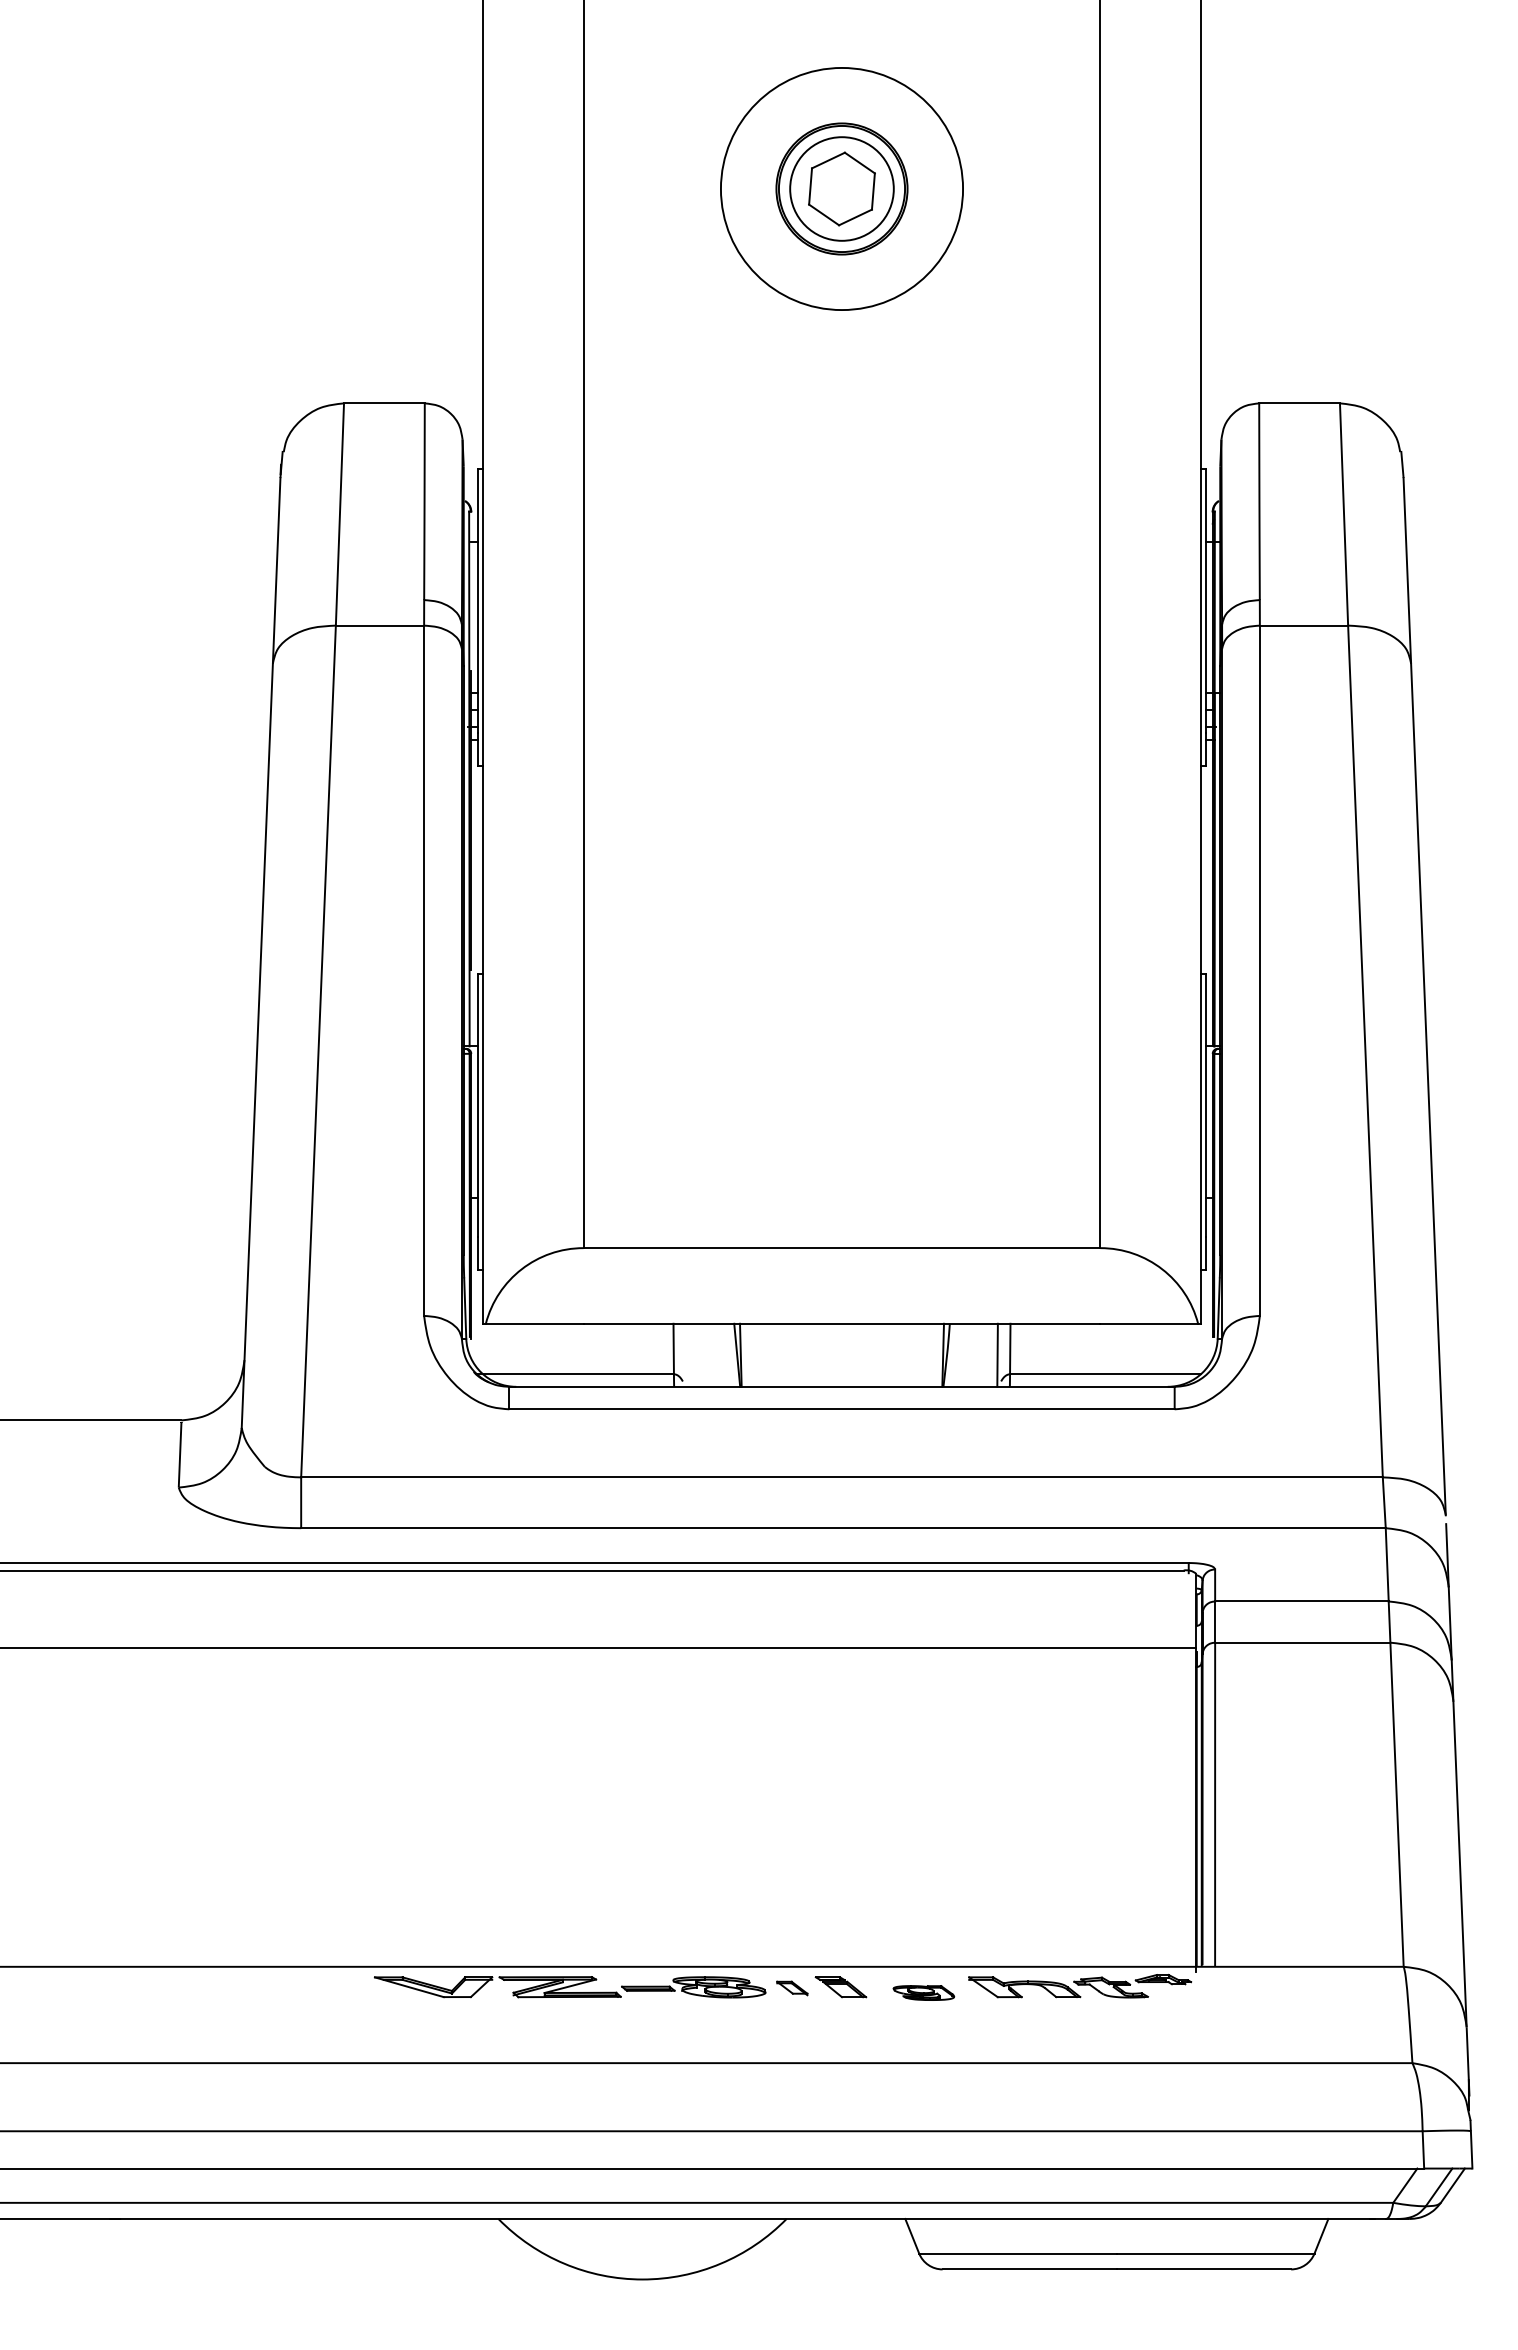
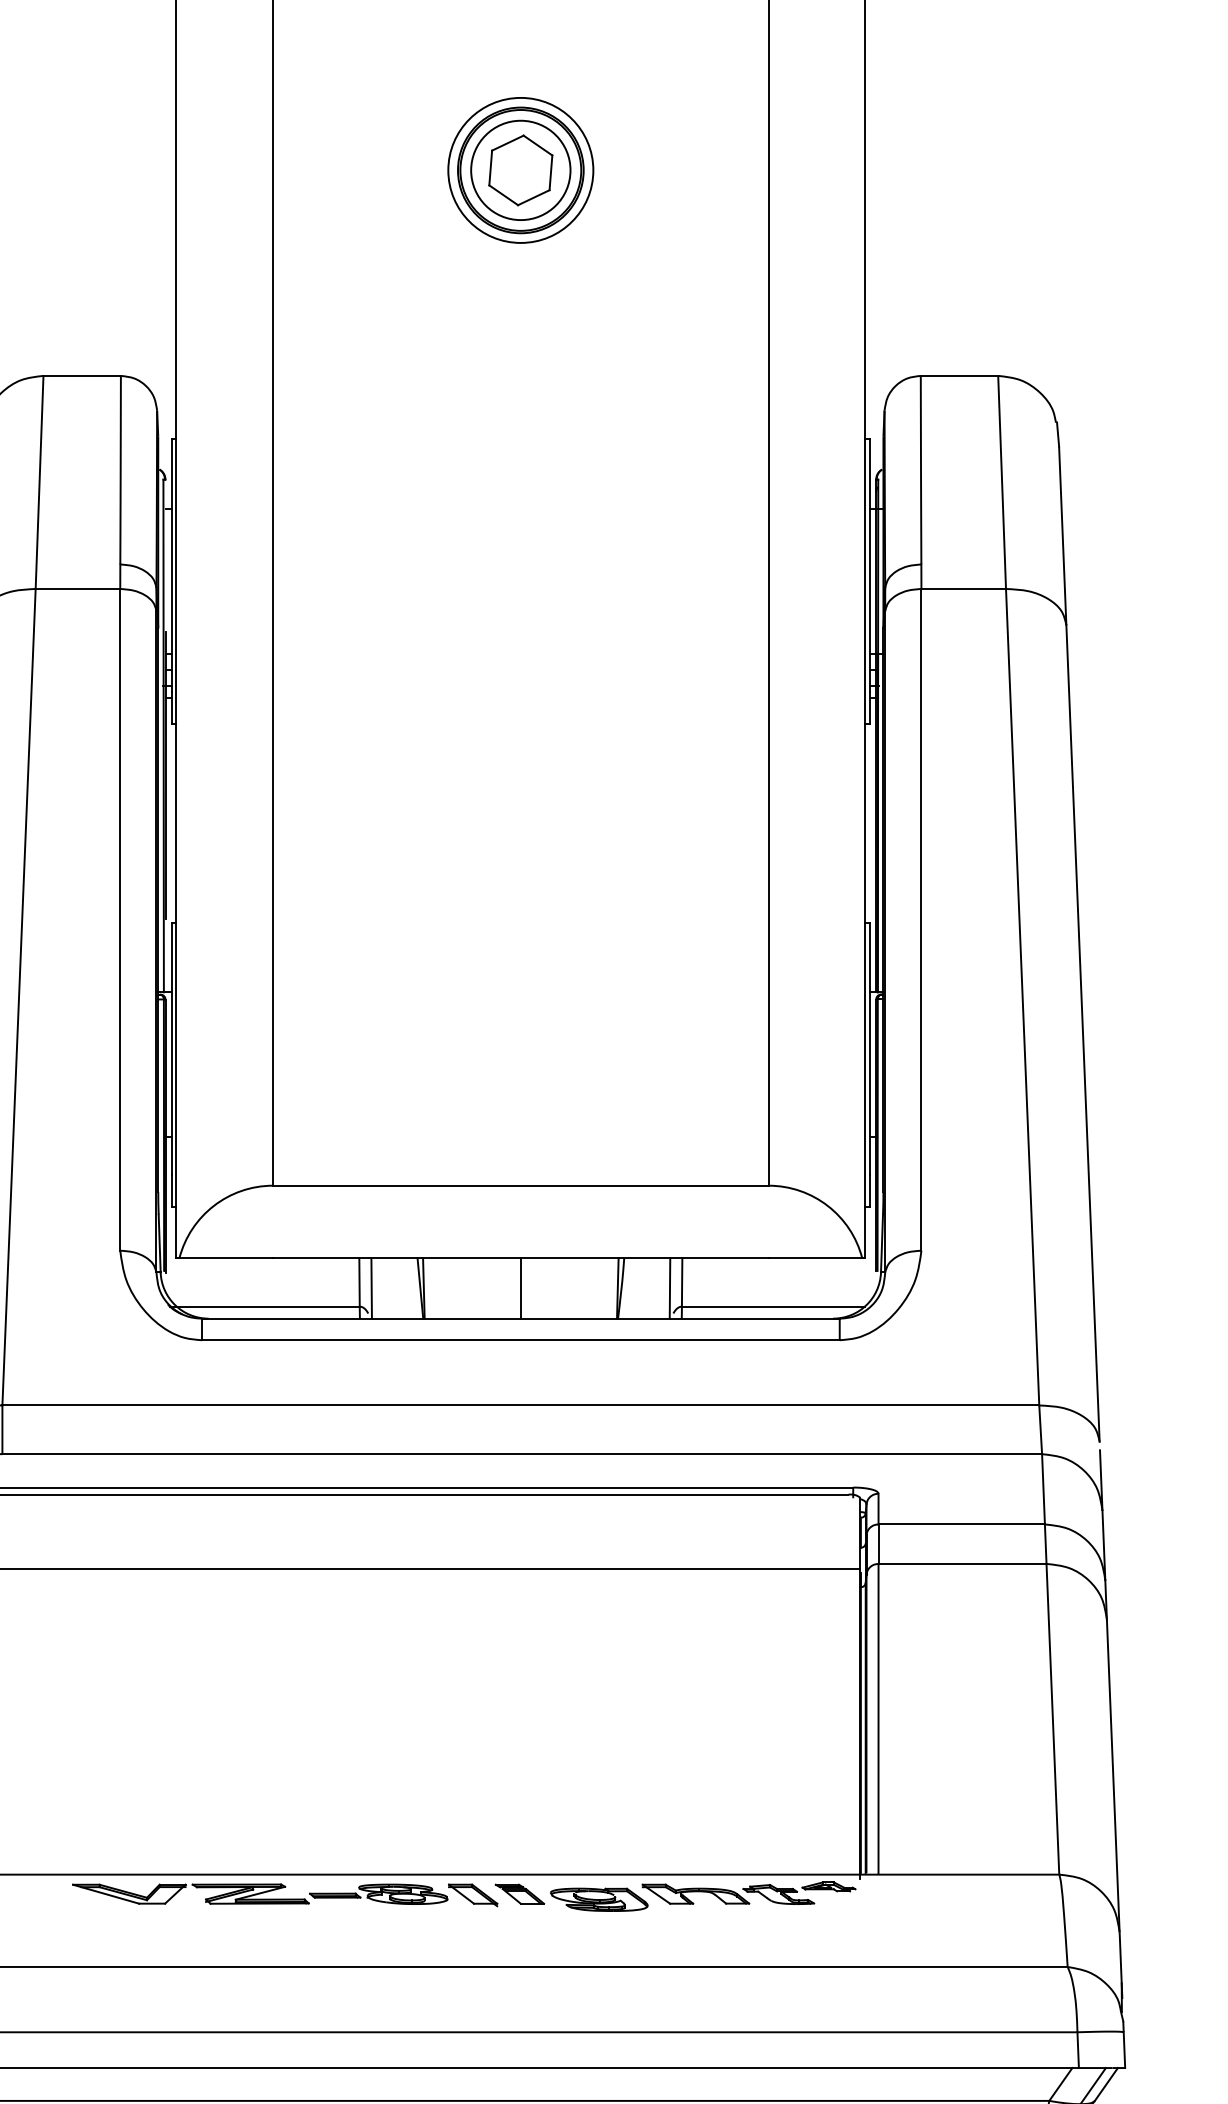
circle: (841, 188) -> (520, 169), size x0.62
line: (686, 1354) -> (371, 1287), added
line: (842, 1354) -> (521, 1287), added
part: (792, 1988) -> (473, 1895), size x1.67
part: (923, 1992) -> (598, 1899), size x1.67

